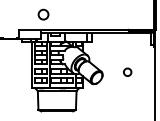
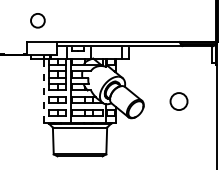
circle: (43, 14) -> (37, 20), moved
line: (31, 64) -> (44, 90), solid -> dashed
circle: (127, 72) -> (178, 101), size x1.6

